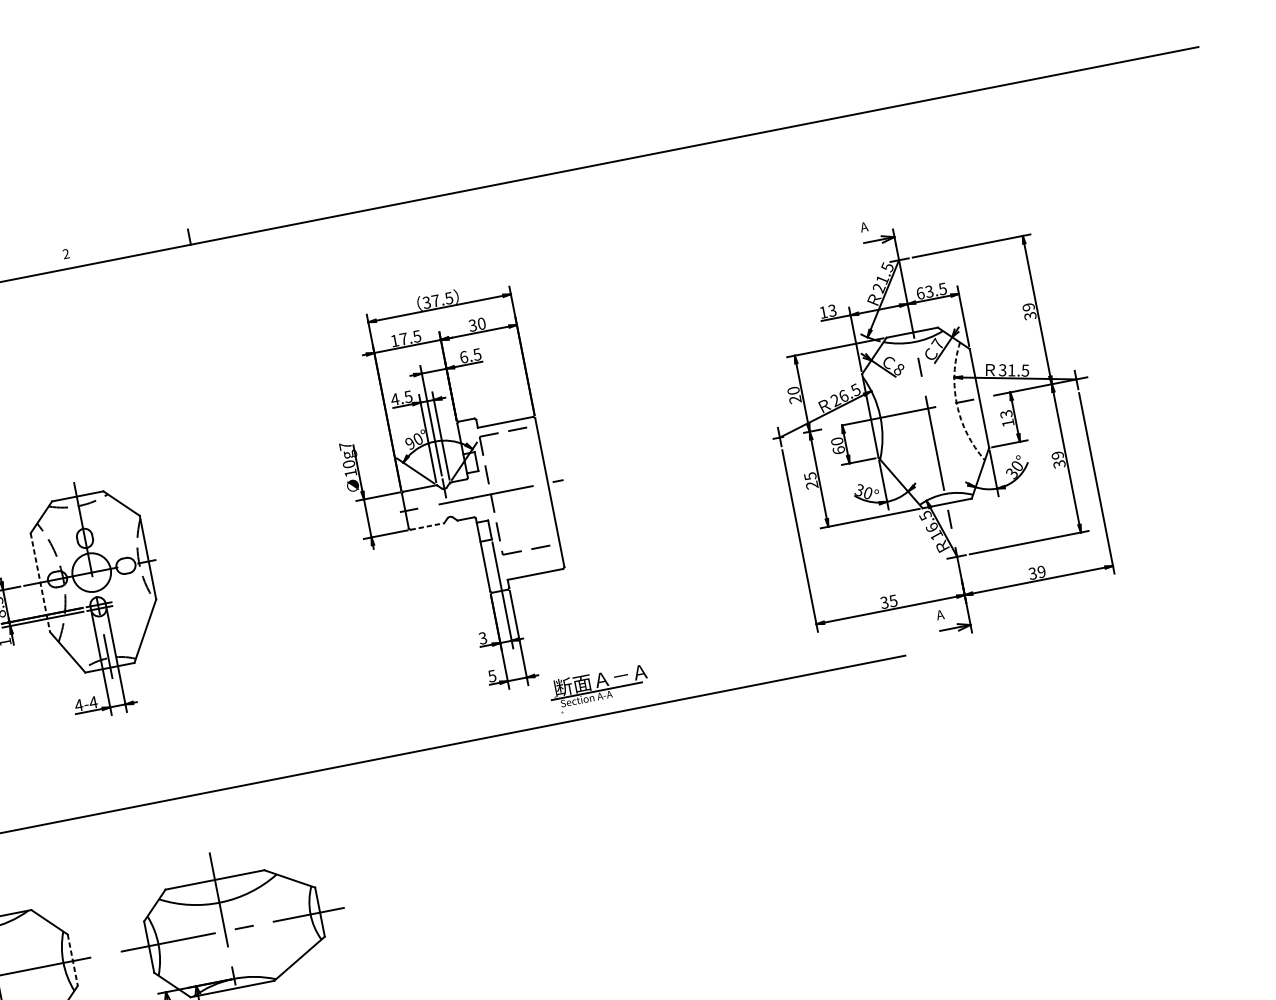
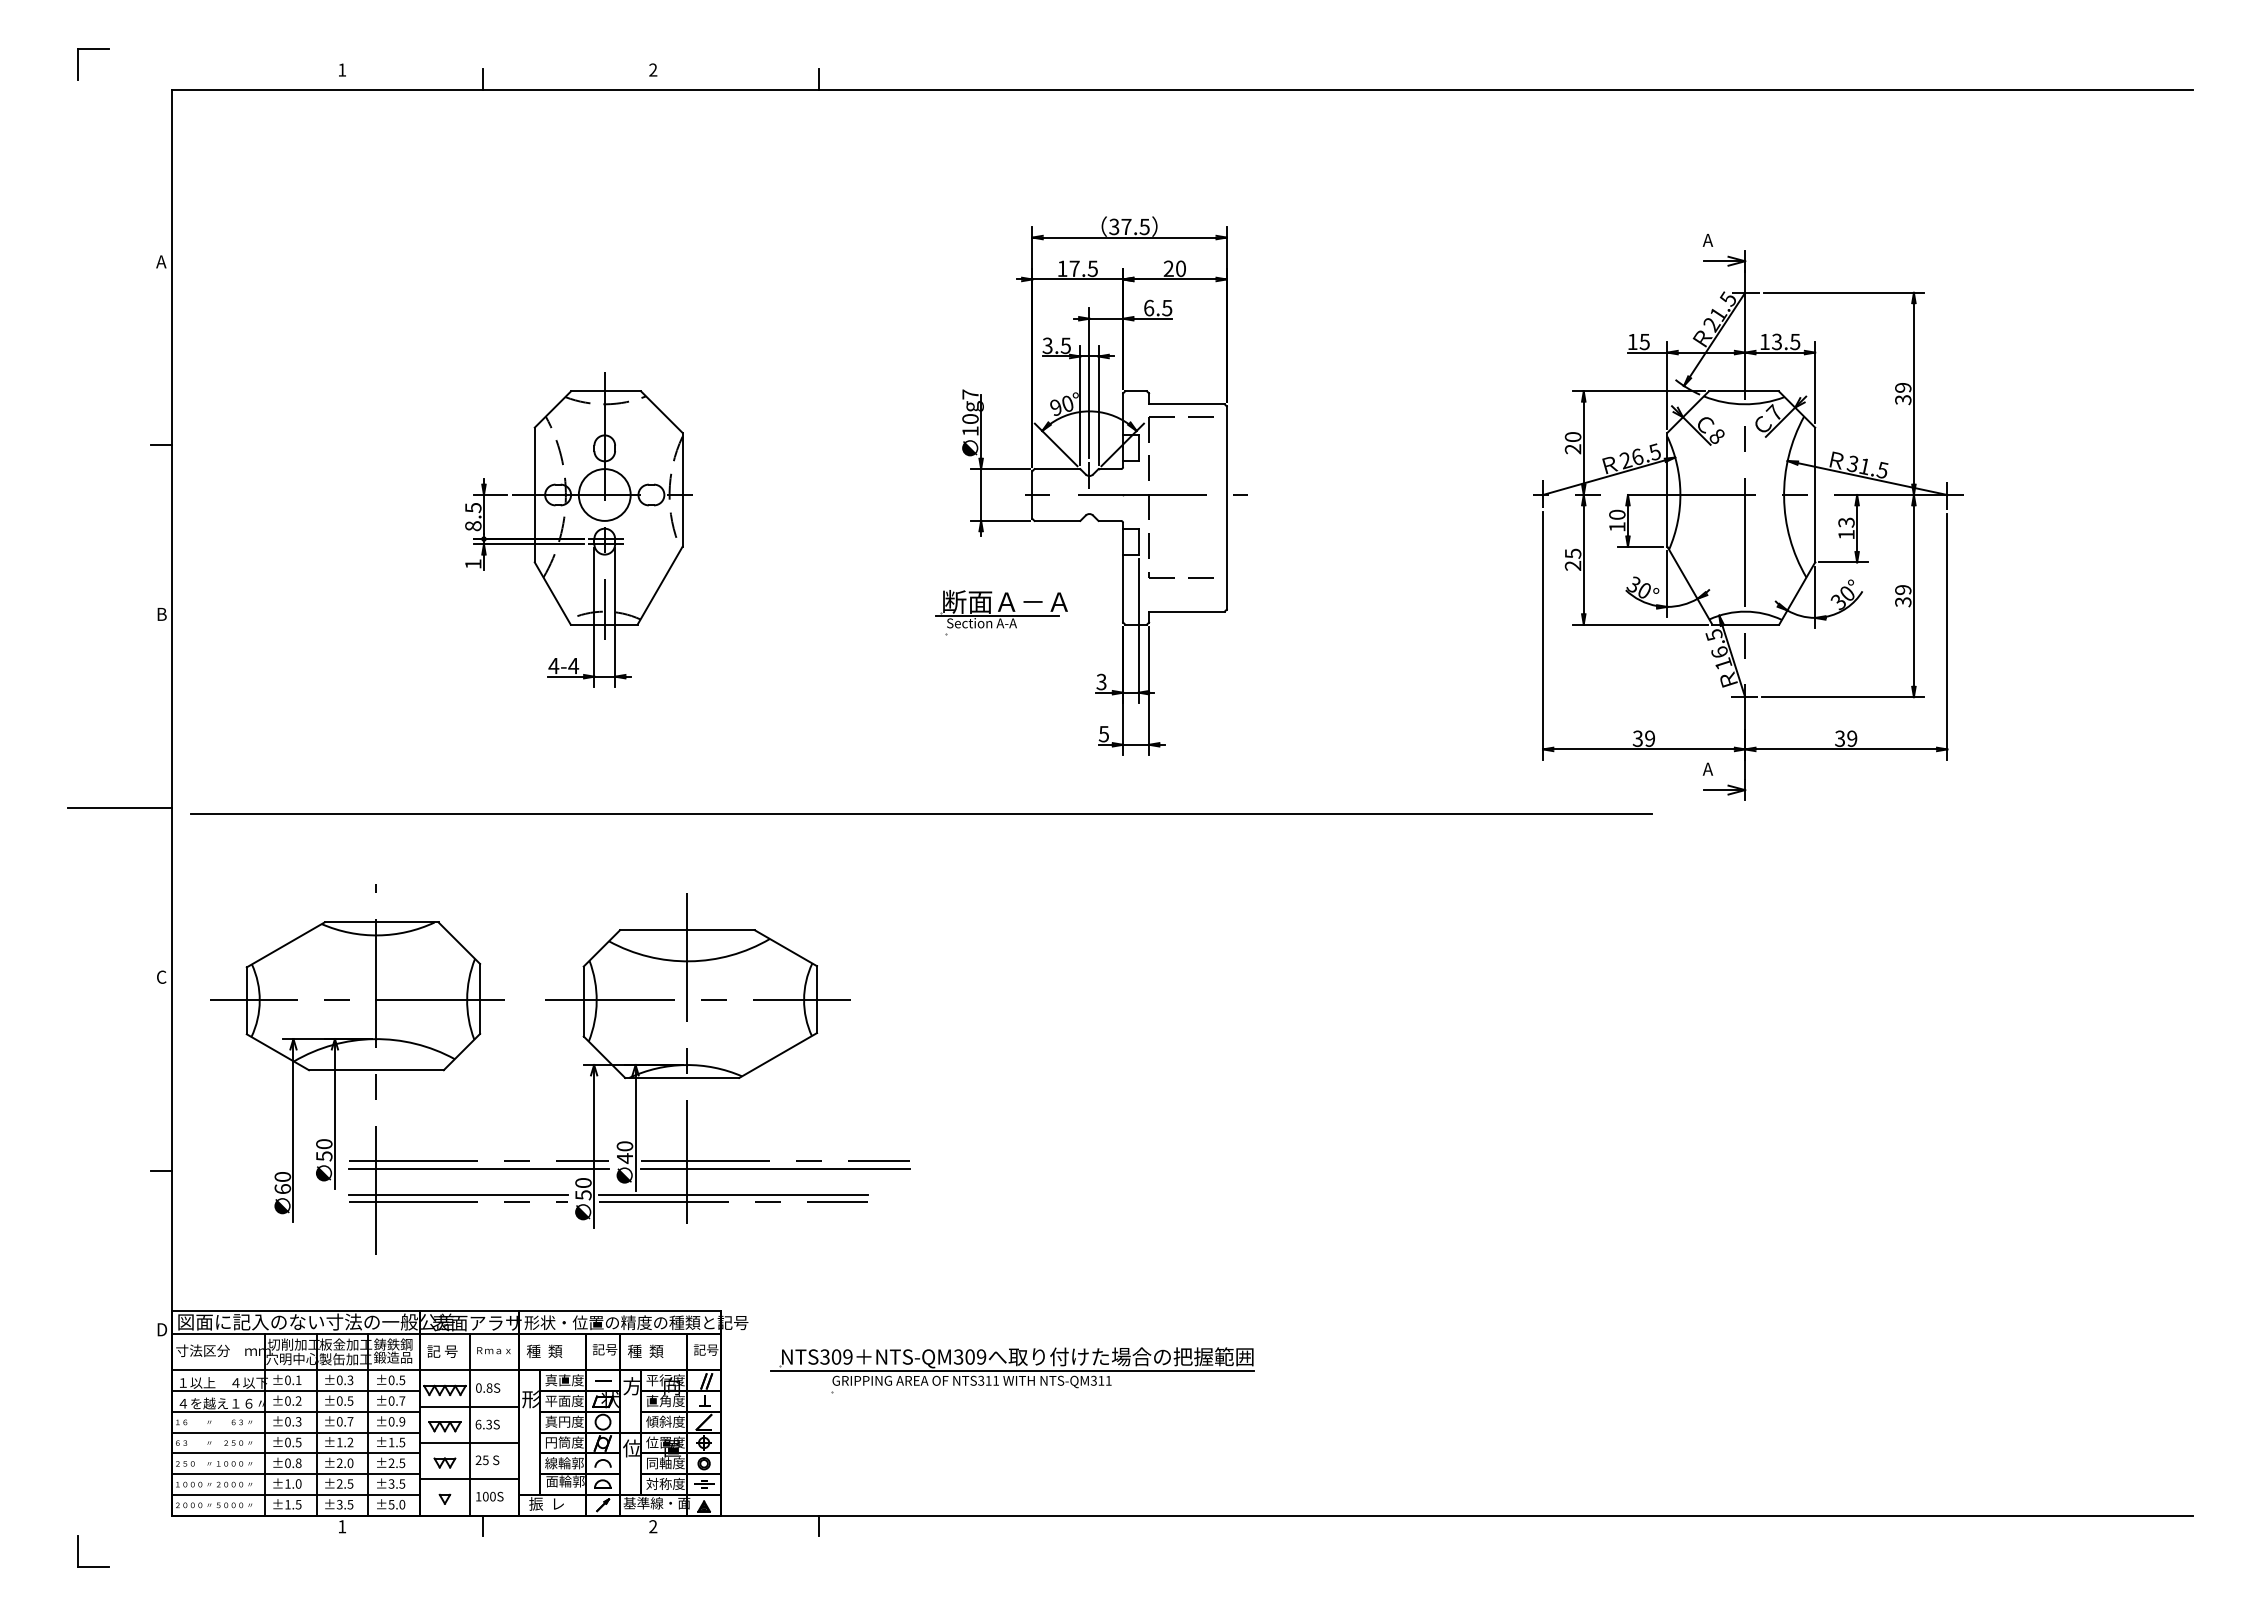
text: (920, 293) -> (1764, 341), 63.5 -> 13.5
text: (832, 310) -> (1644, 341), 13 -> 15
text: (472, 326) -> (1168, 269), 30 -> 20
text: (394, 399) -> (1047, 345), 4.5 -> 3.5
arc: (957, 404) -> (1784, 497), dashed -> solid
text: (839, 449) -> (1617, 526), 60 -> 10
line: (427, 526) -> (1057, 520), dashed -> solid
line: (40, 583) -> (534, 495), dashed -> solid
text: (893, 600) -> (1650, 738), 35 -> 39
part: (599, 688) -> (1001, 612), moved
line: (73, 959) -> (480, 998), dashed -> solid

